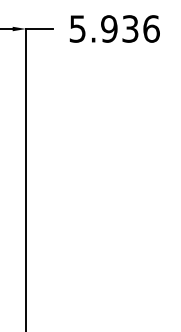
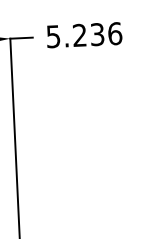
text: (109, 28) -> (80, 35), 5.936 -> 5.236

